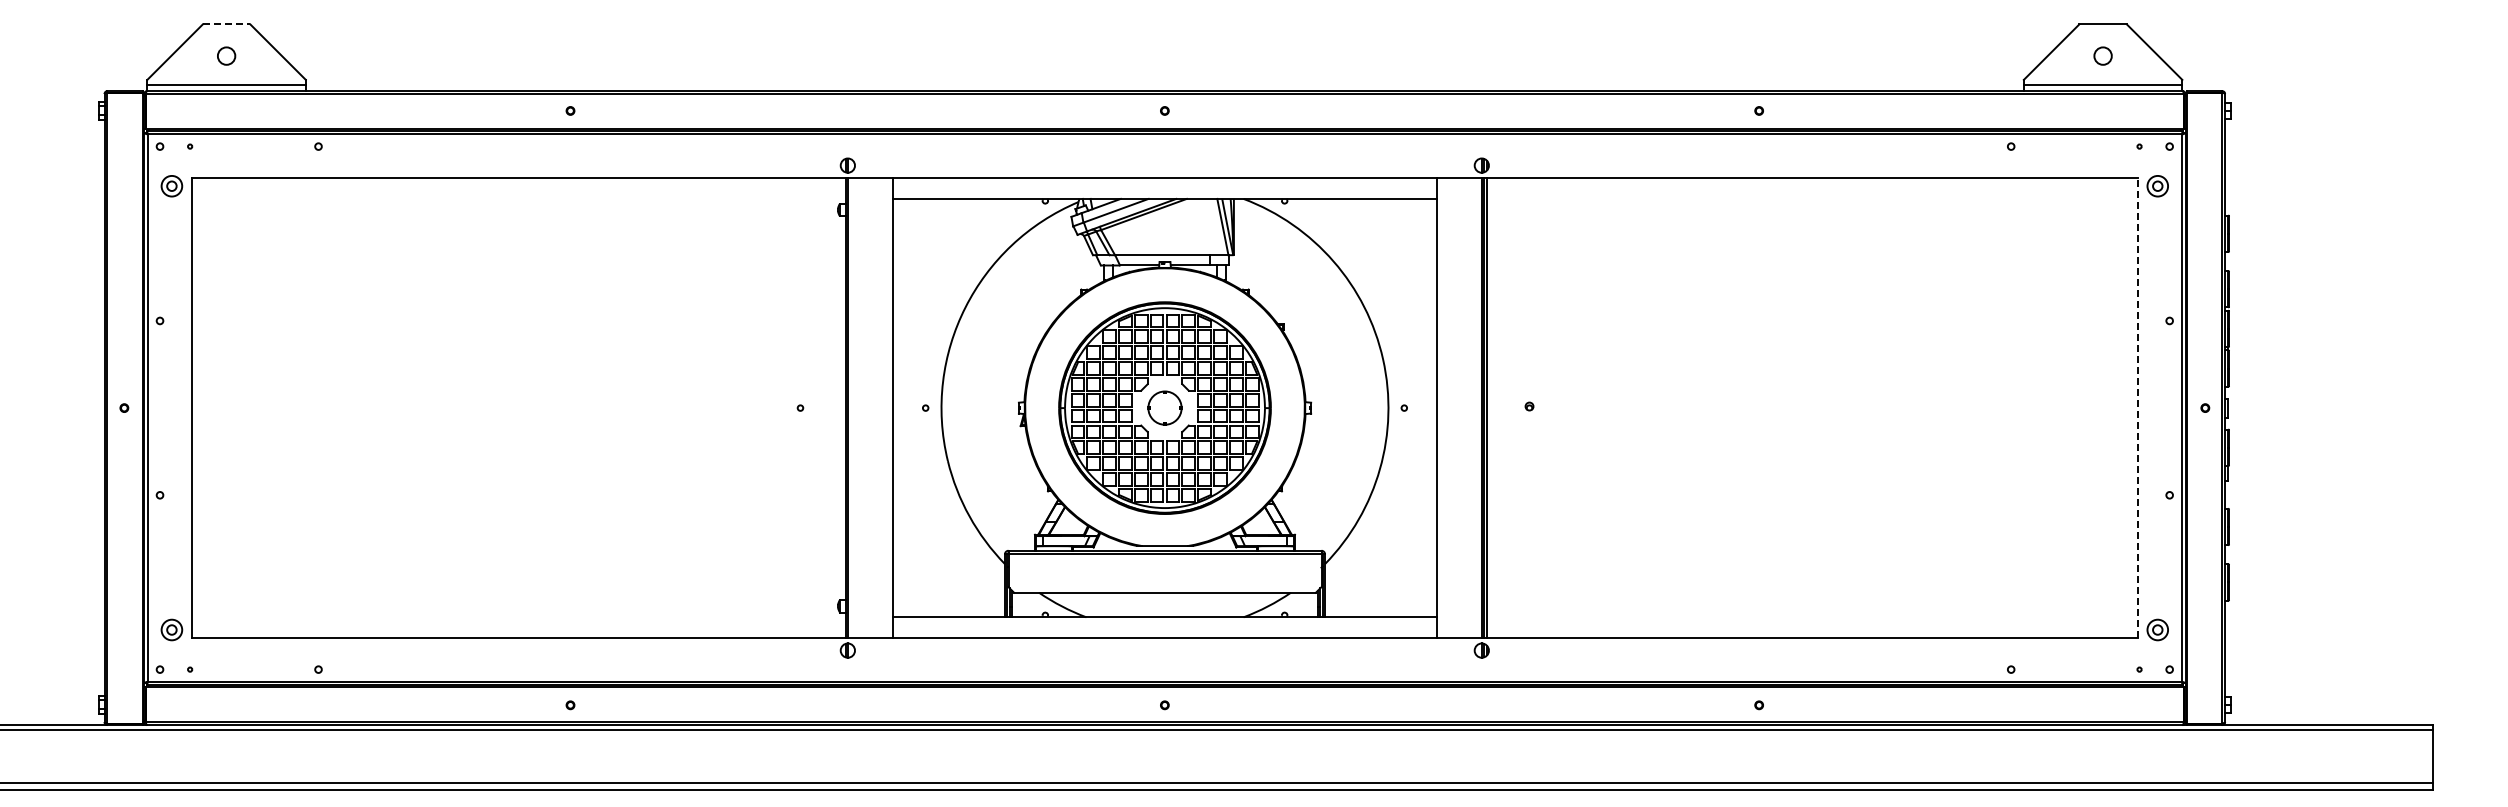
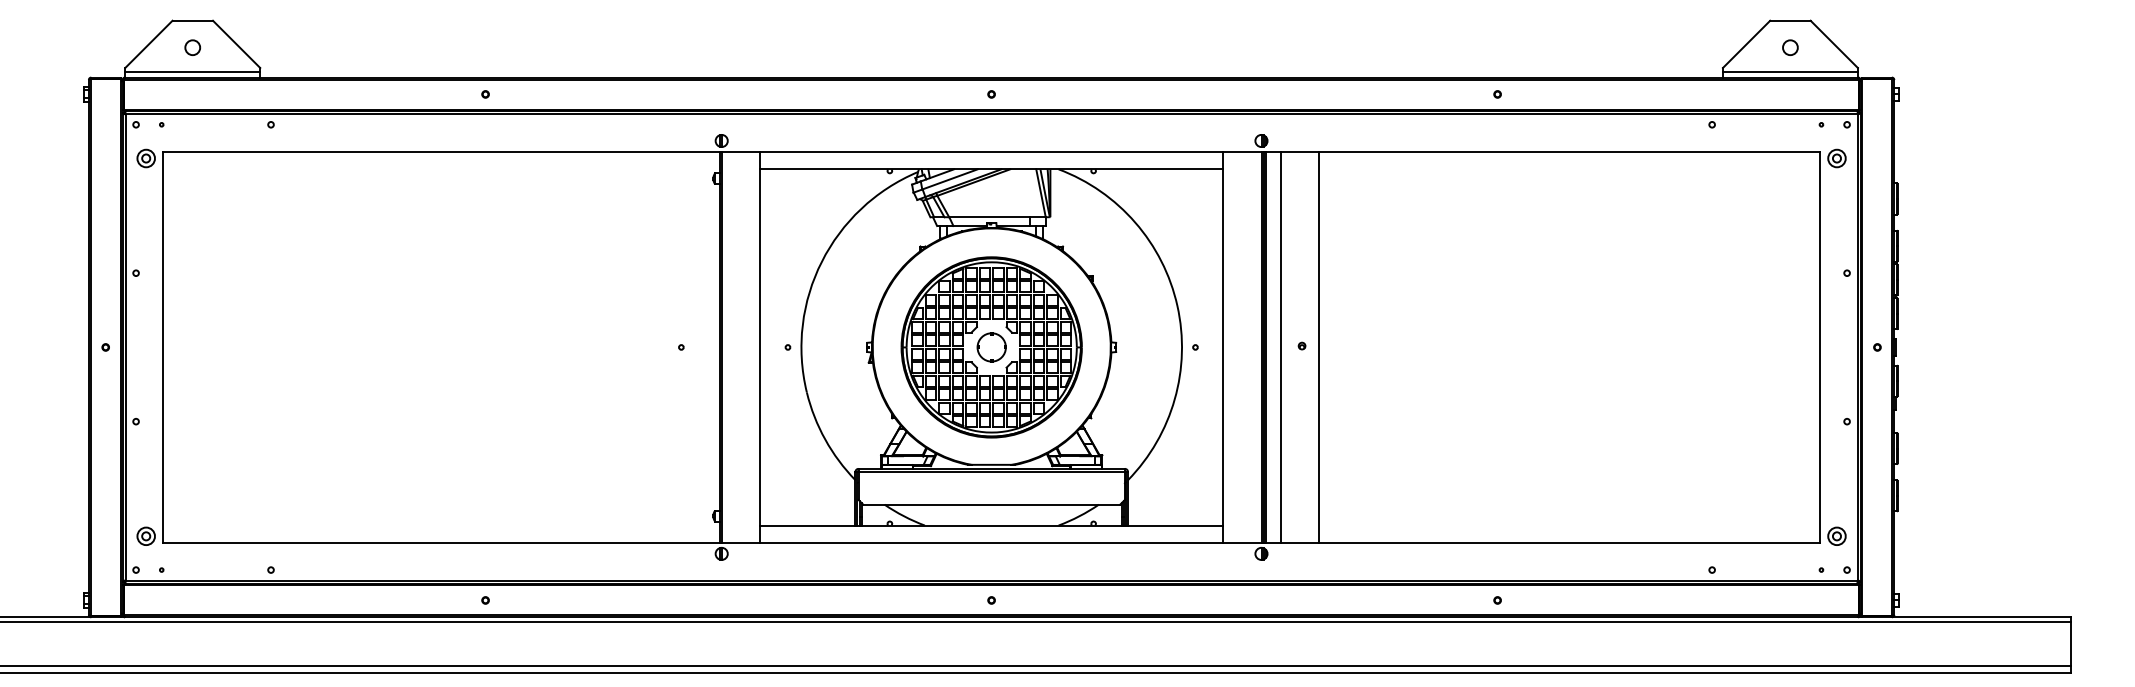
line: (226, 24) -> (192, 20), dashed -> solid
line: (1504, 407) -> (1280, 346), added
line: (1549, 407) -> (1319, 346), added
line: (2137, 408) -> (1819, 347), dashed -> solid

